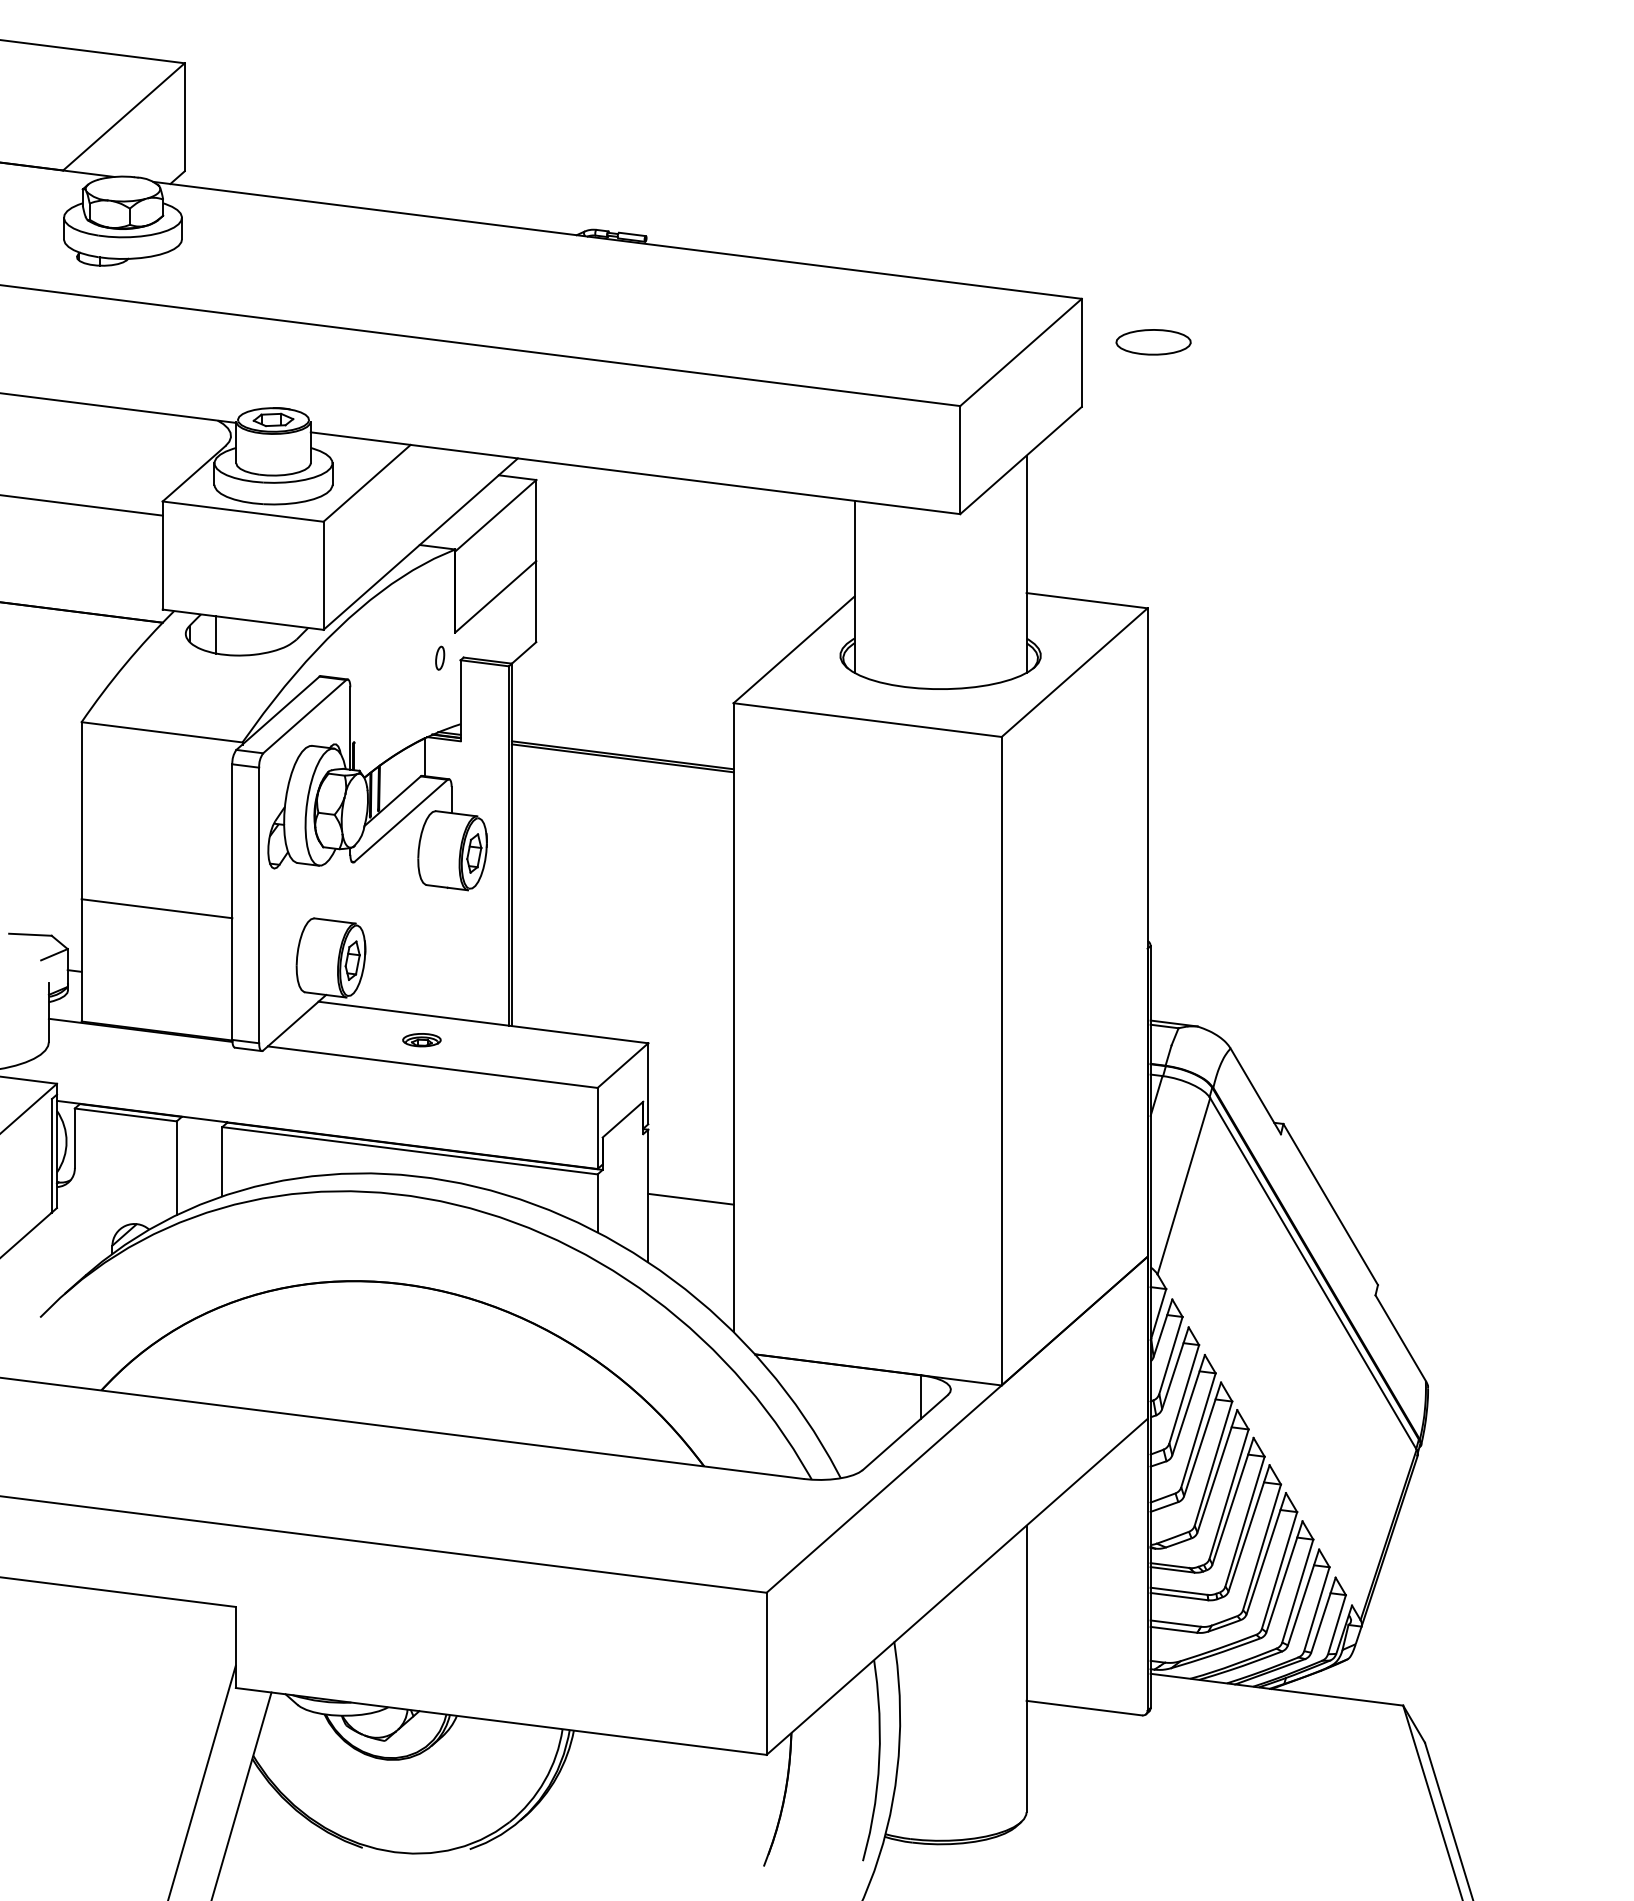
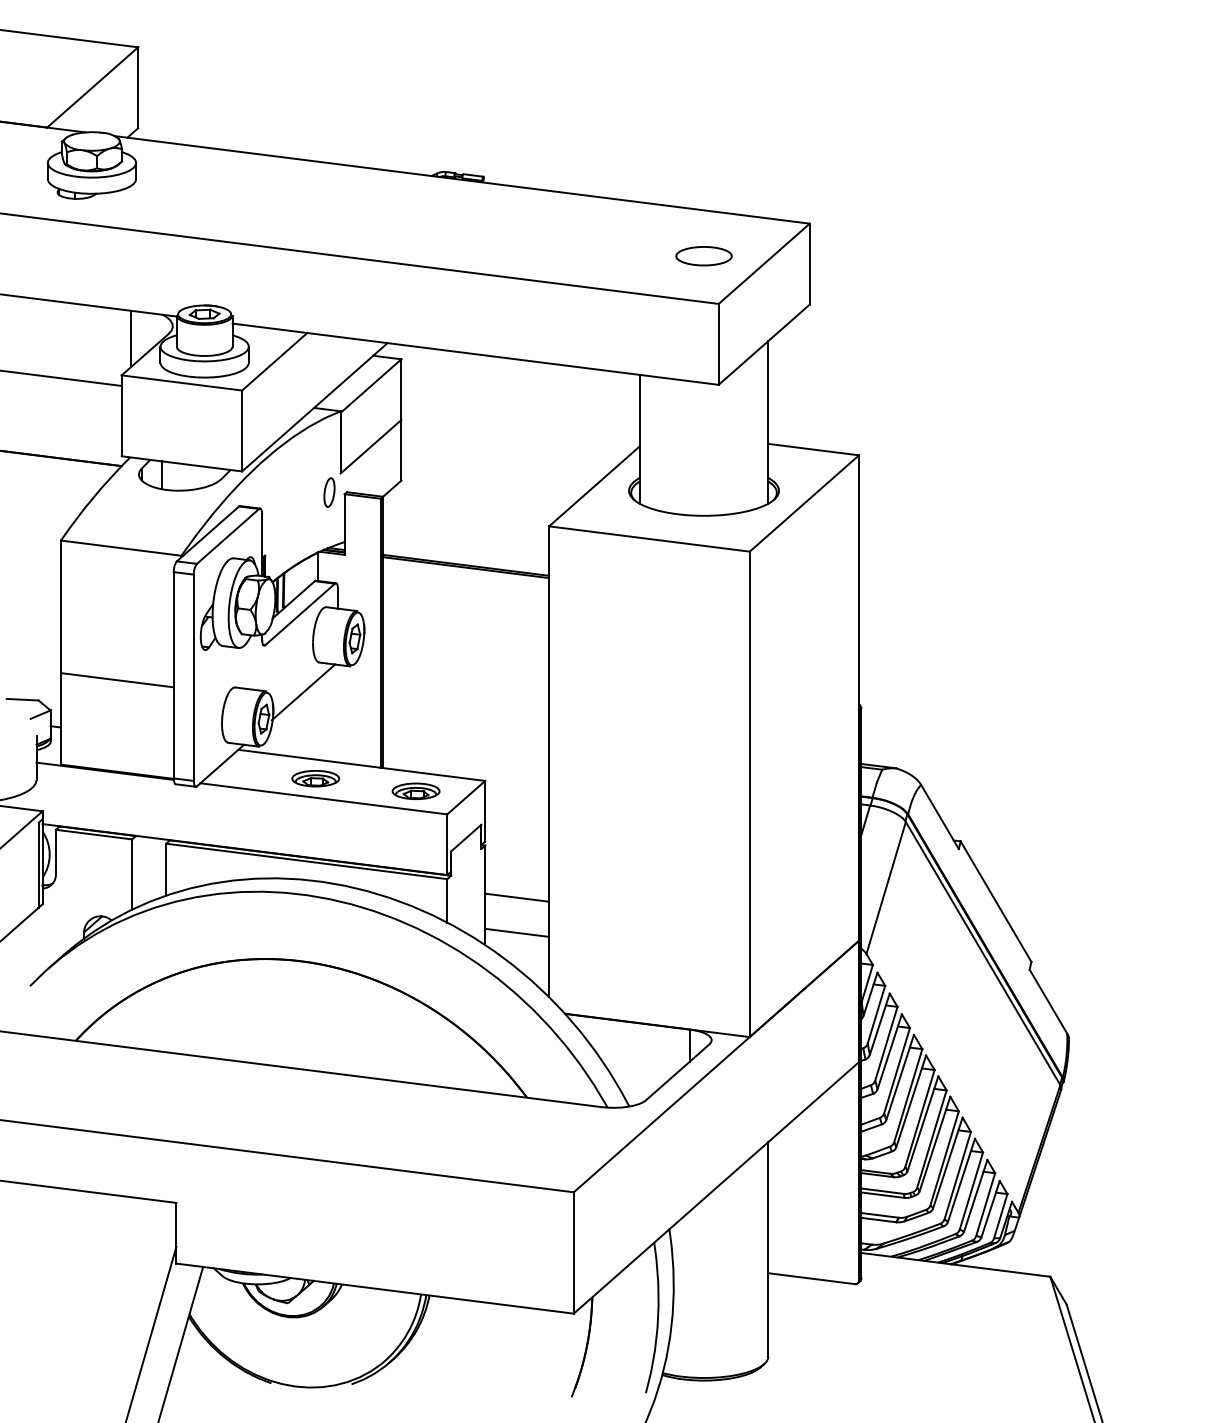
part: (1153, 342) -> (703, 256), moved
line: (175, 452) -> (131, 338), added
part: (439, 658) -> (328, 492), size x1.67
line: (405, 924) -> (303, 692), added
part: (421, 1039) -> (315, 778), size x1.67
part: (555, 1056) -> (415, 790), added
line: (690, 1245) -> (516, 932), added

